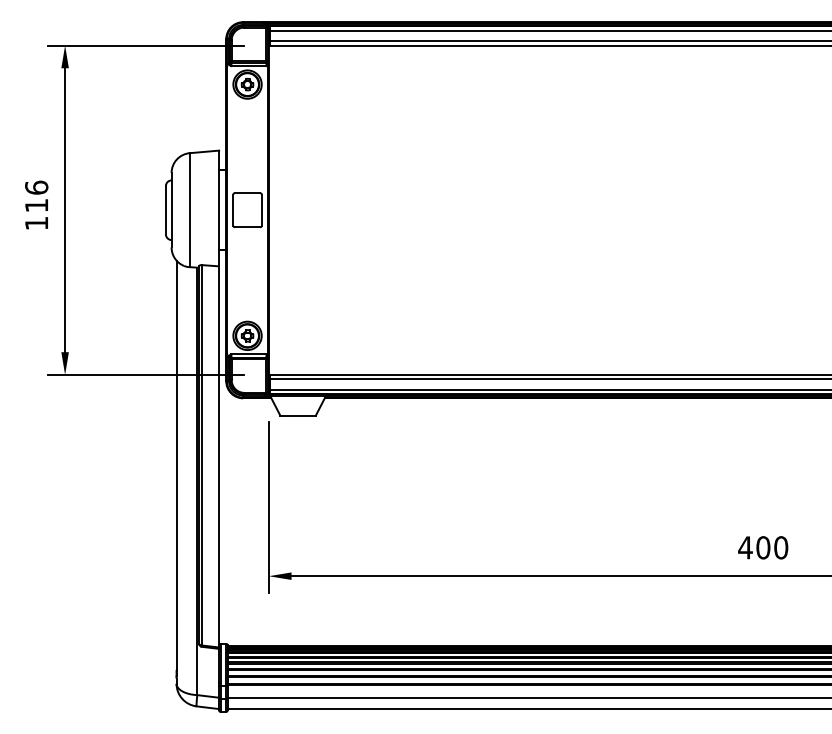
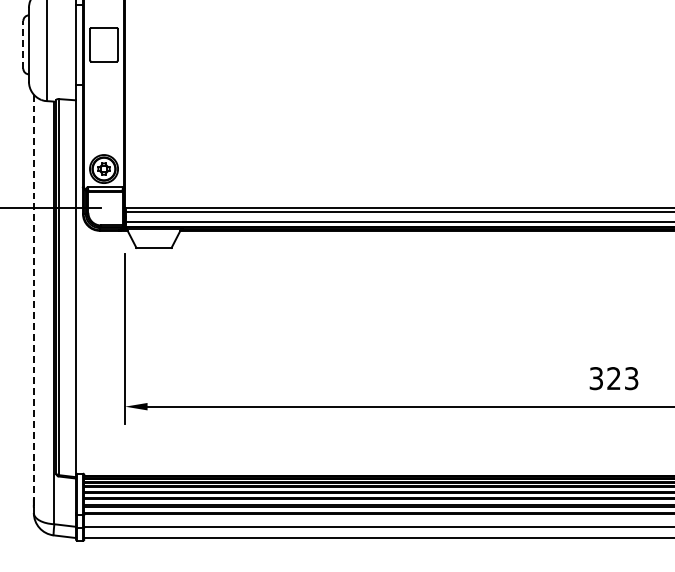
line: (165, 209) -> (22, 44), solid -> dashed
line: (176, 465) -> (33, 297), solid -> dashed
text: (763, 547) -> (614, 378), 400 -> 323

